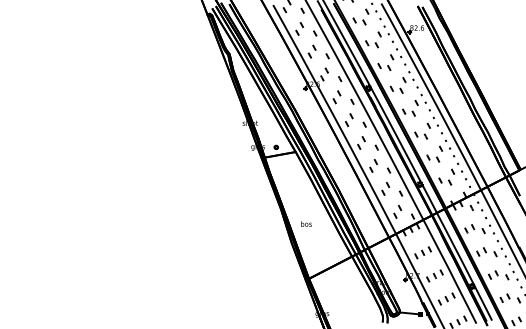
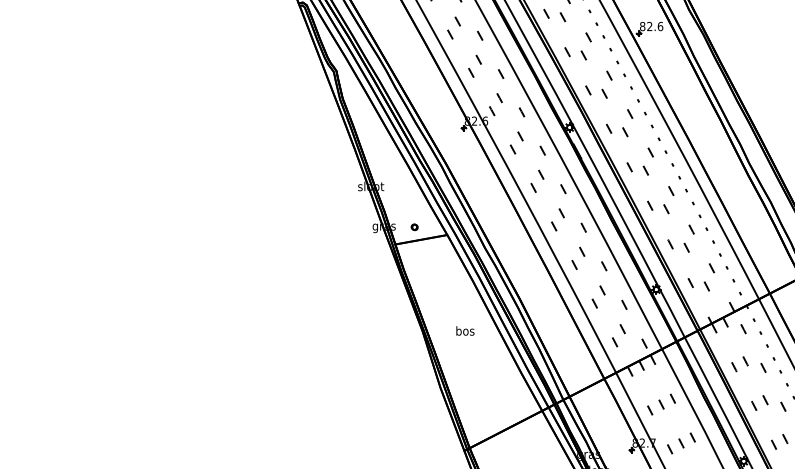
text: (306, 223) -> (465, 329), moved

